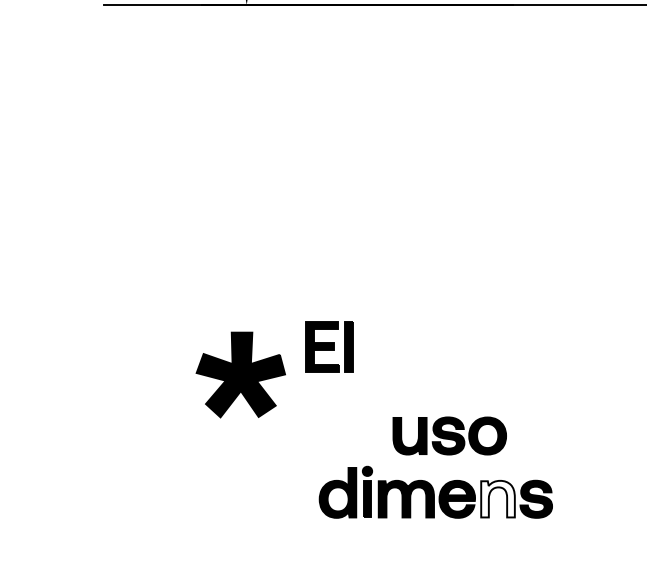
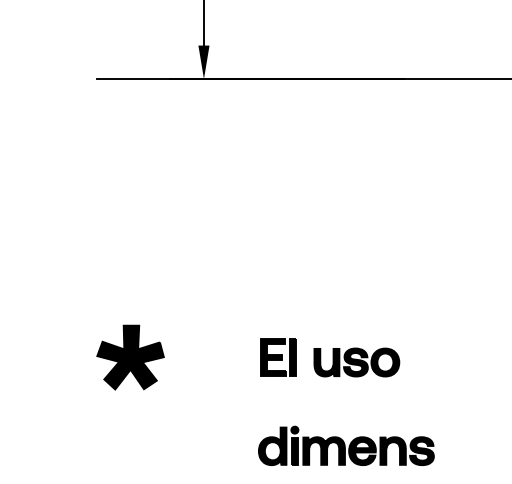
part: (329, 346) -> (278, 357), moved
part: (240, 374) -> (130, 357), moved
part: (449, 435) -> (356, 362), moved
fill: (497, 498) -> (392, 450), added

